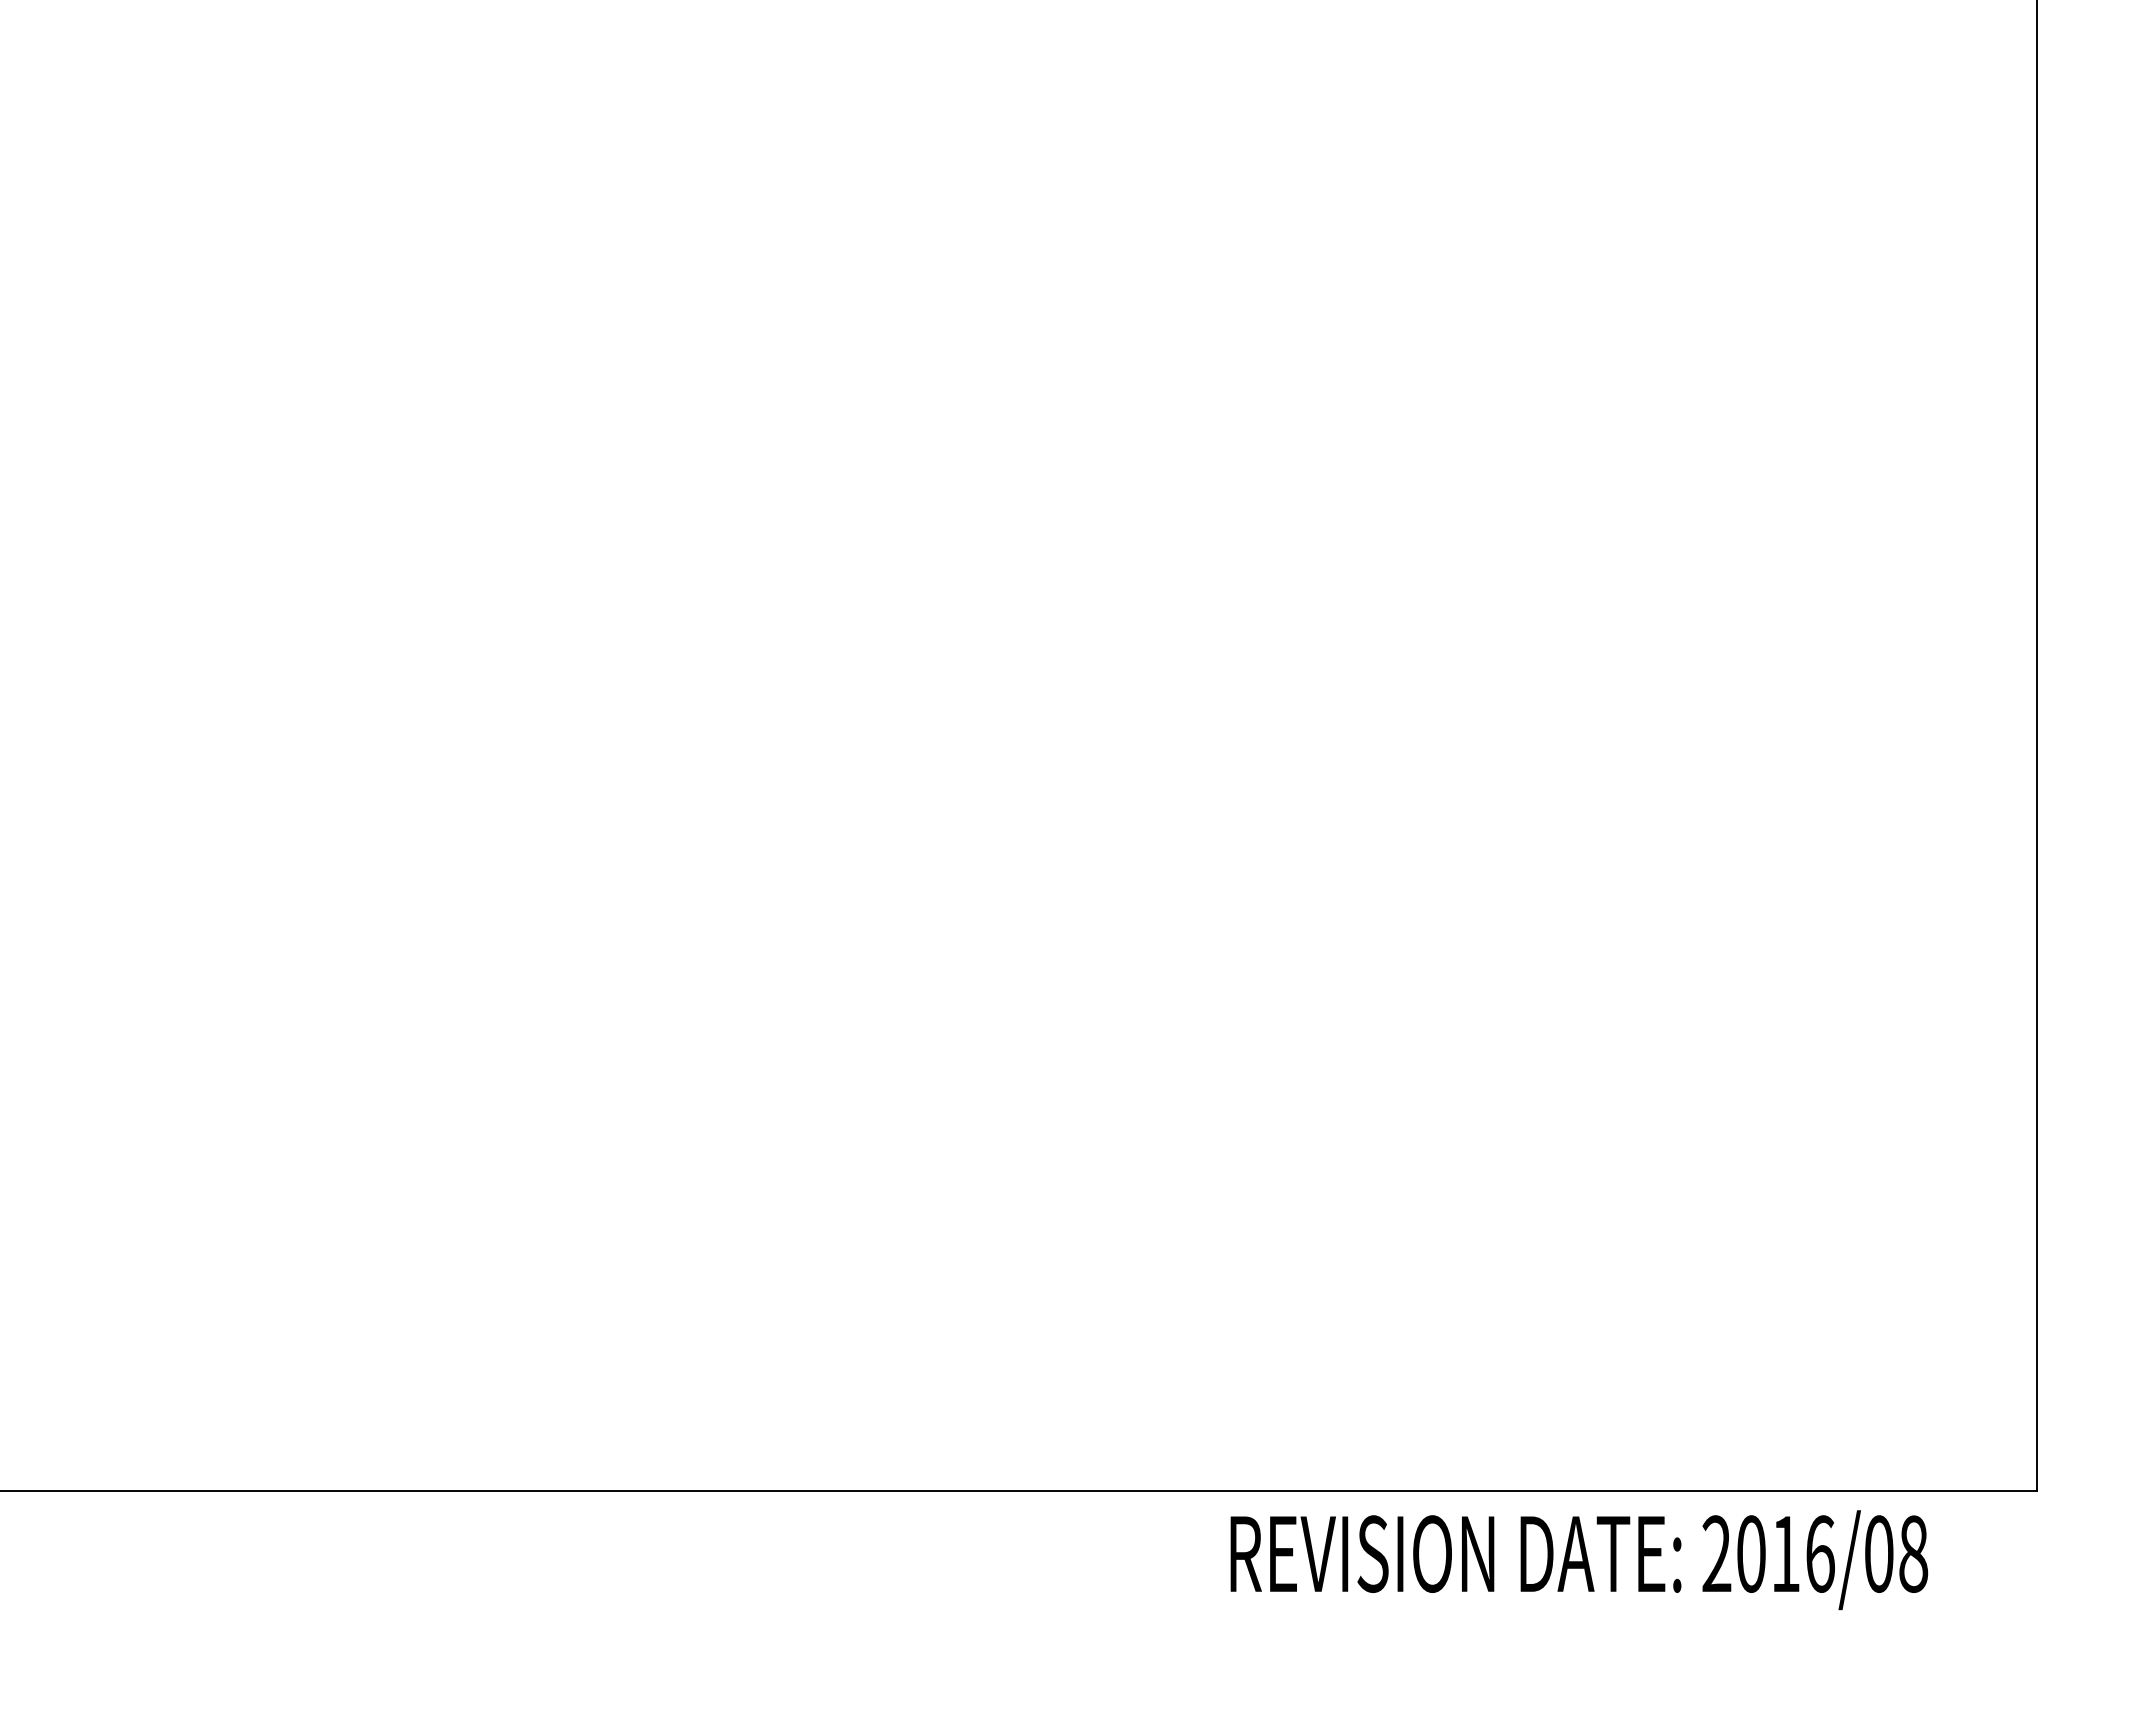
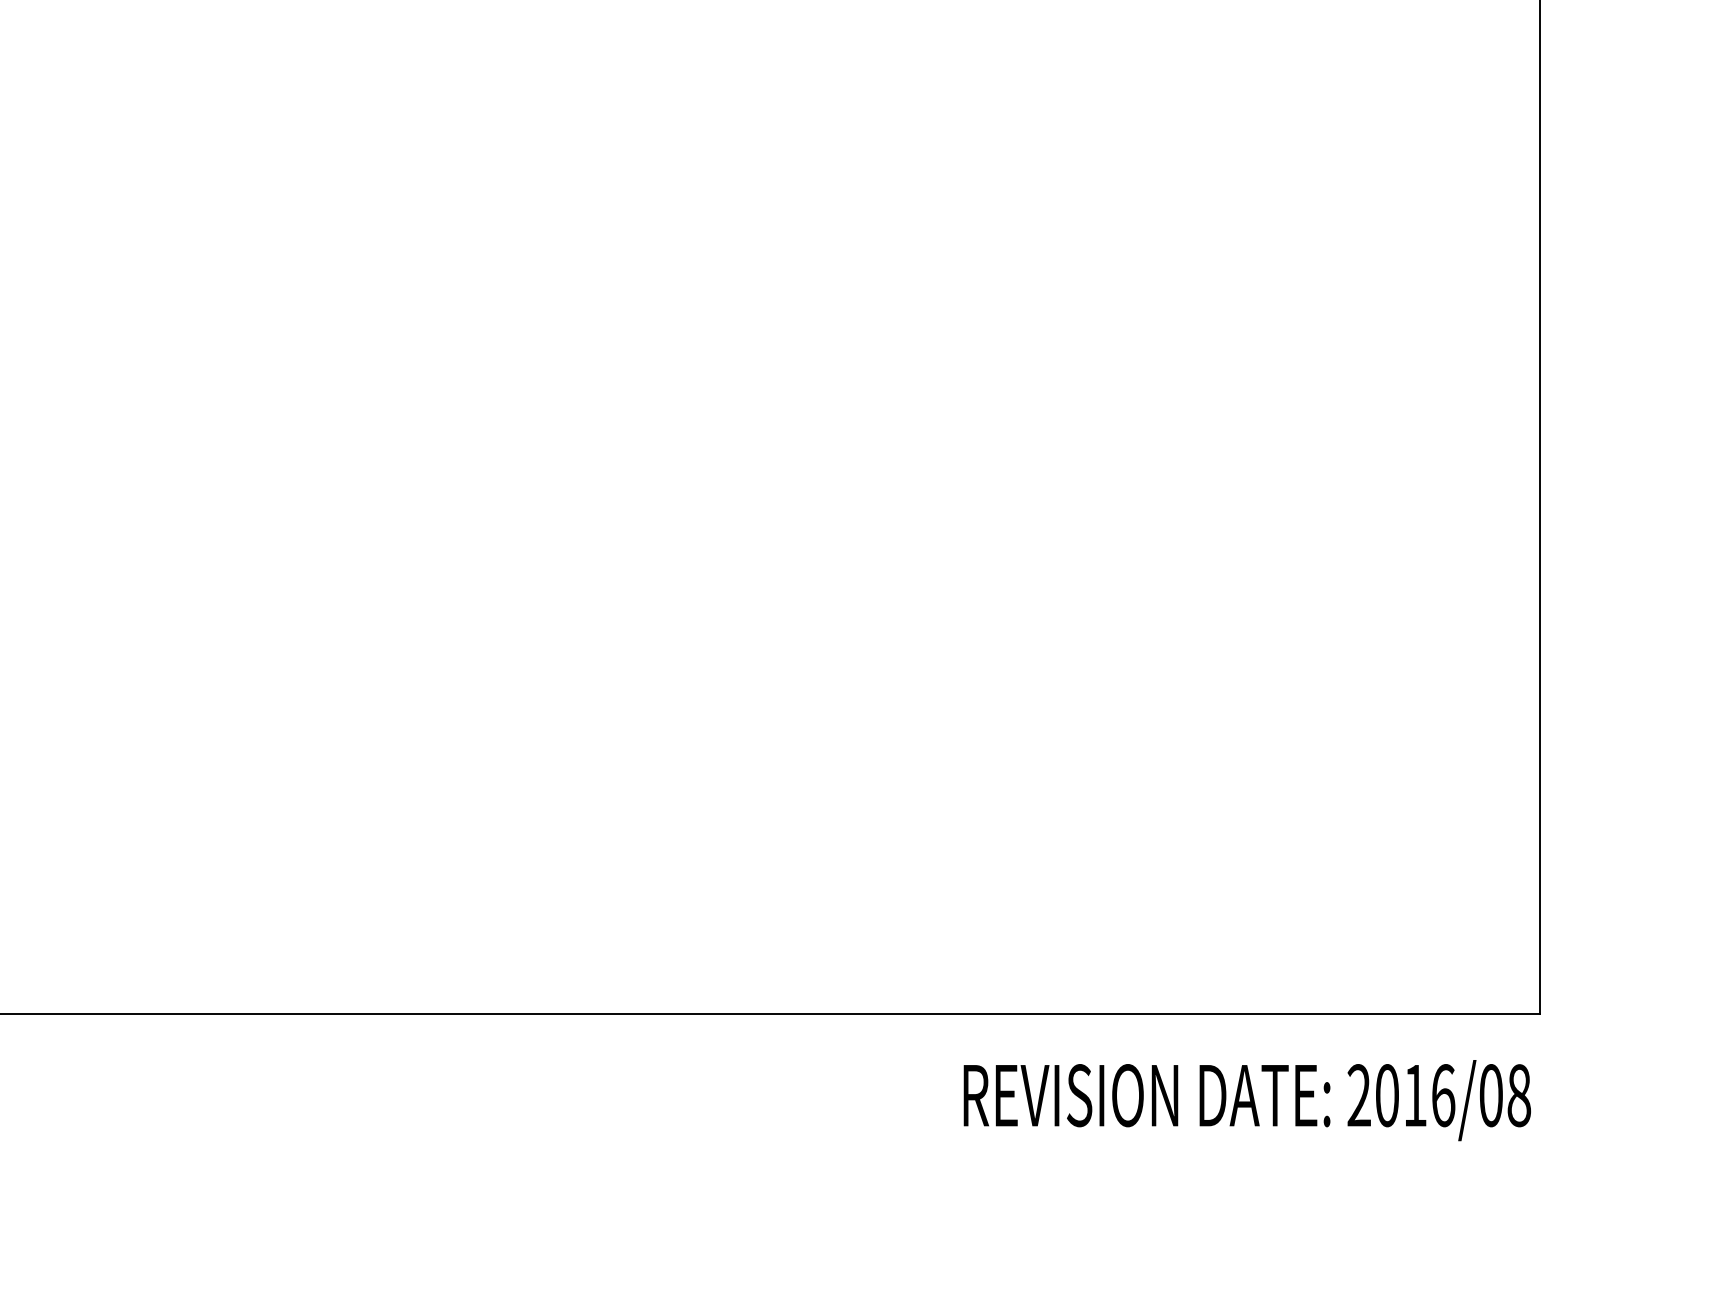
text: (1579, 1560) -> (1247, 1100), moved

